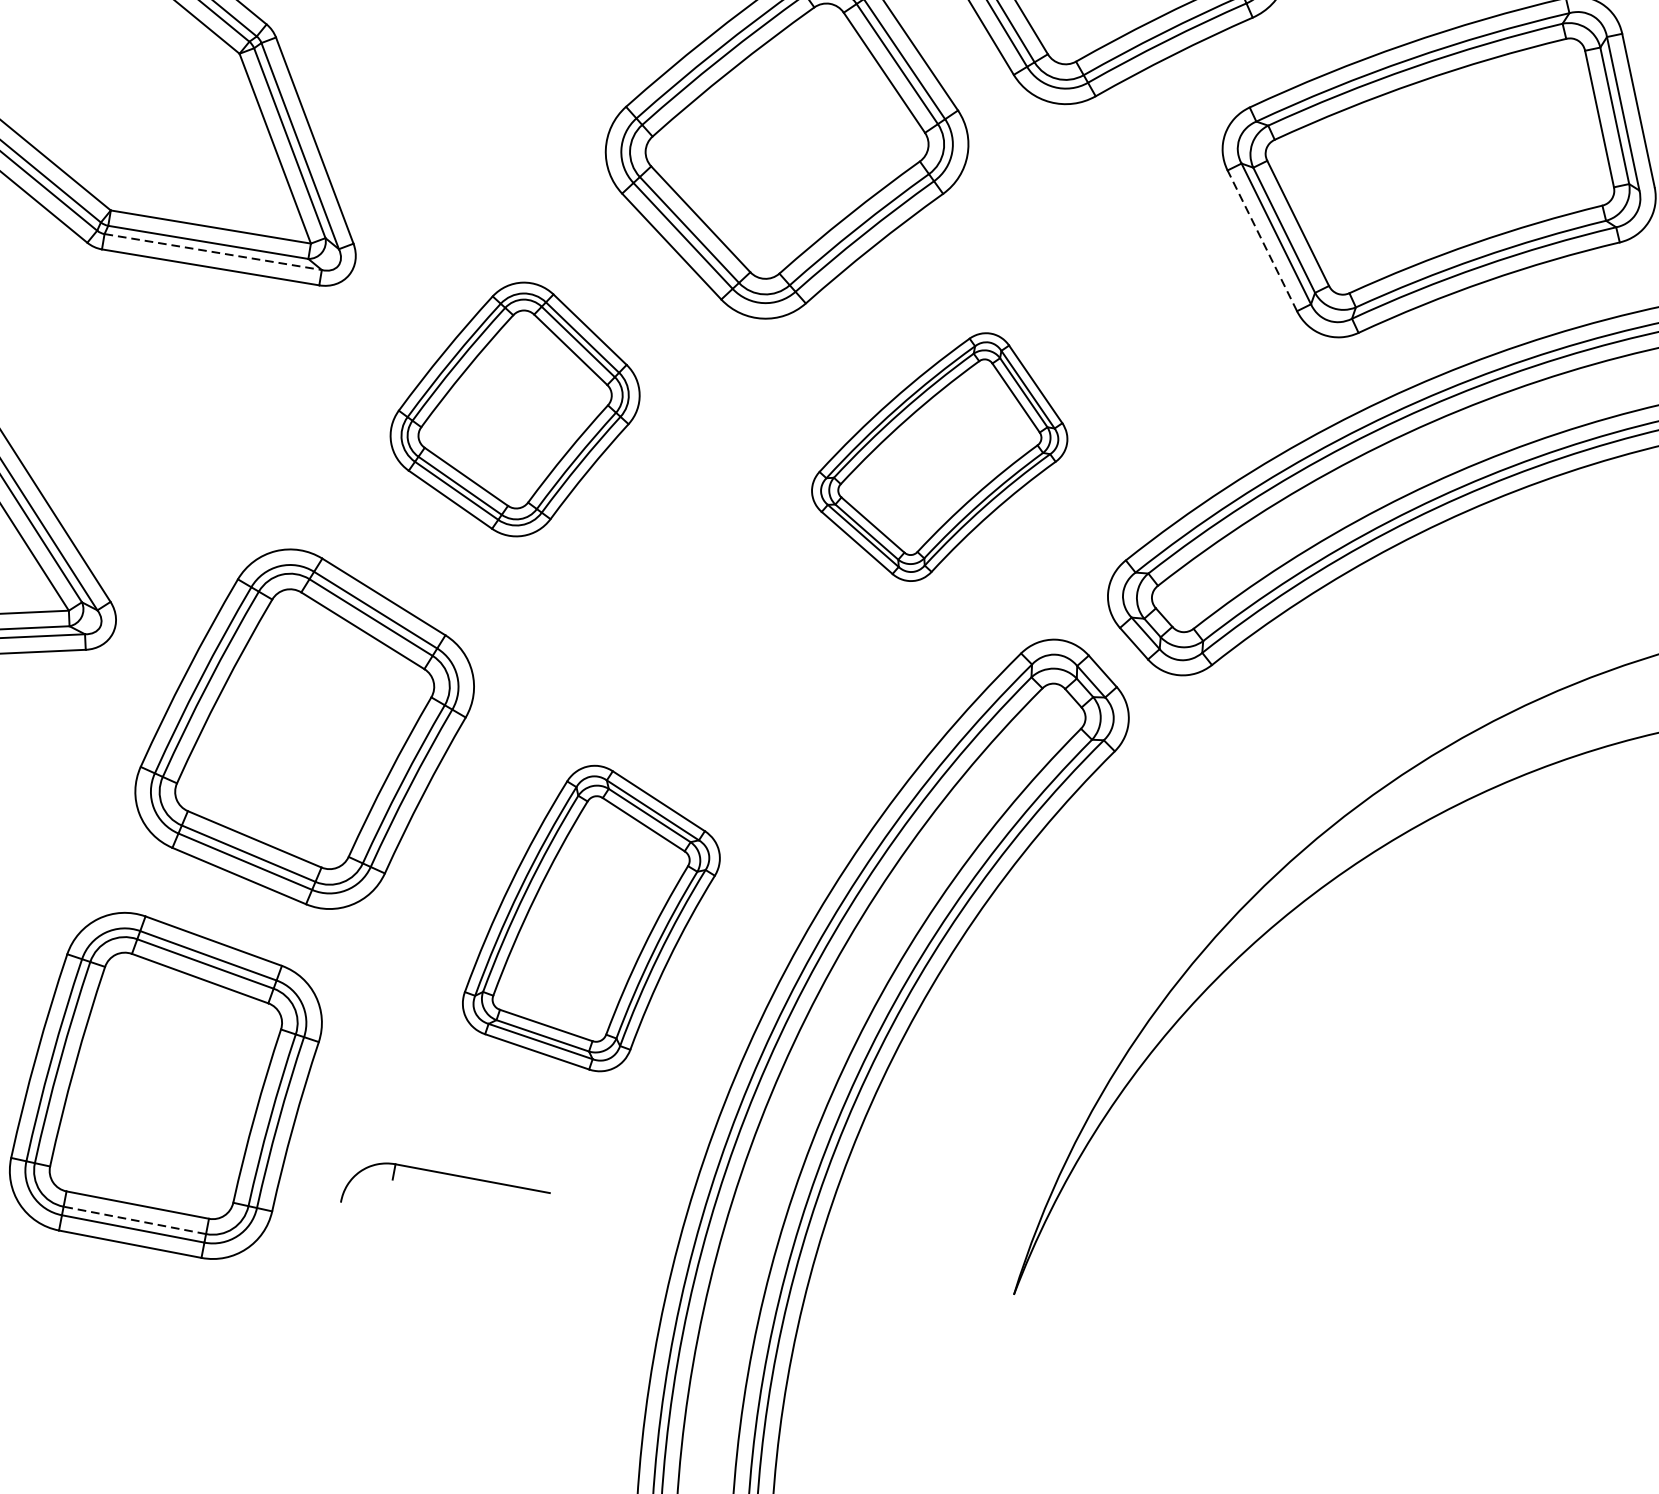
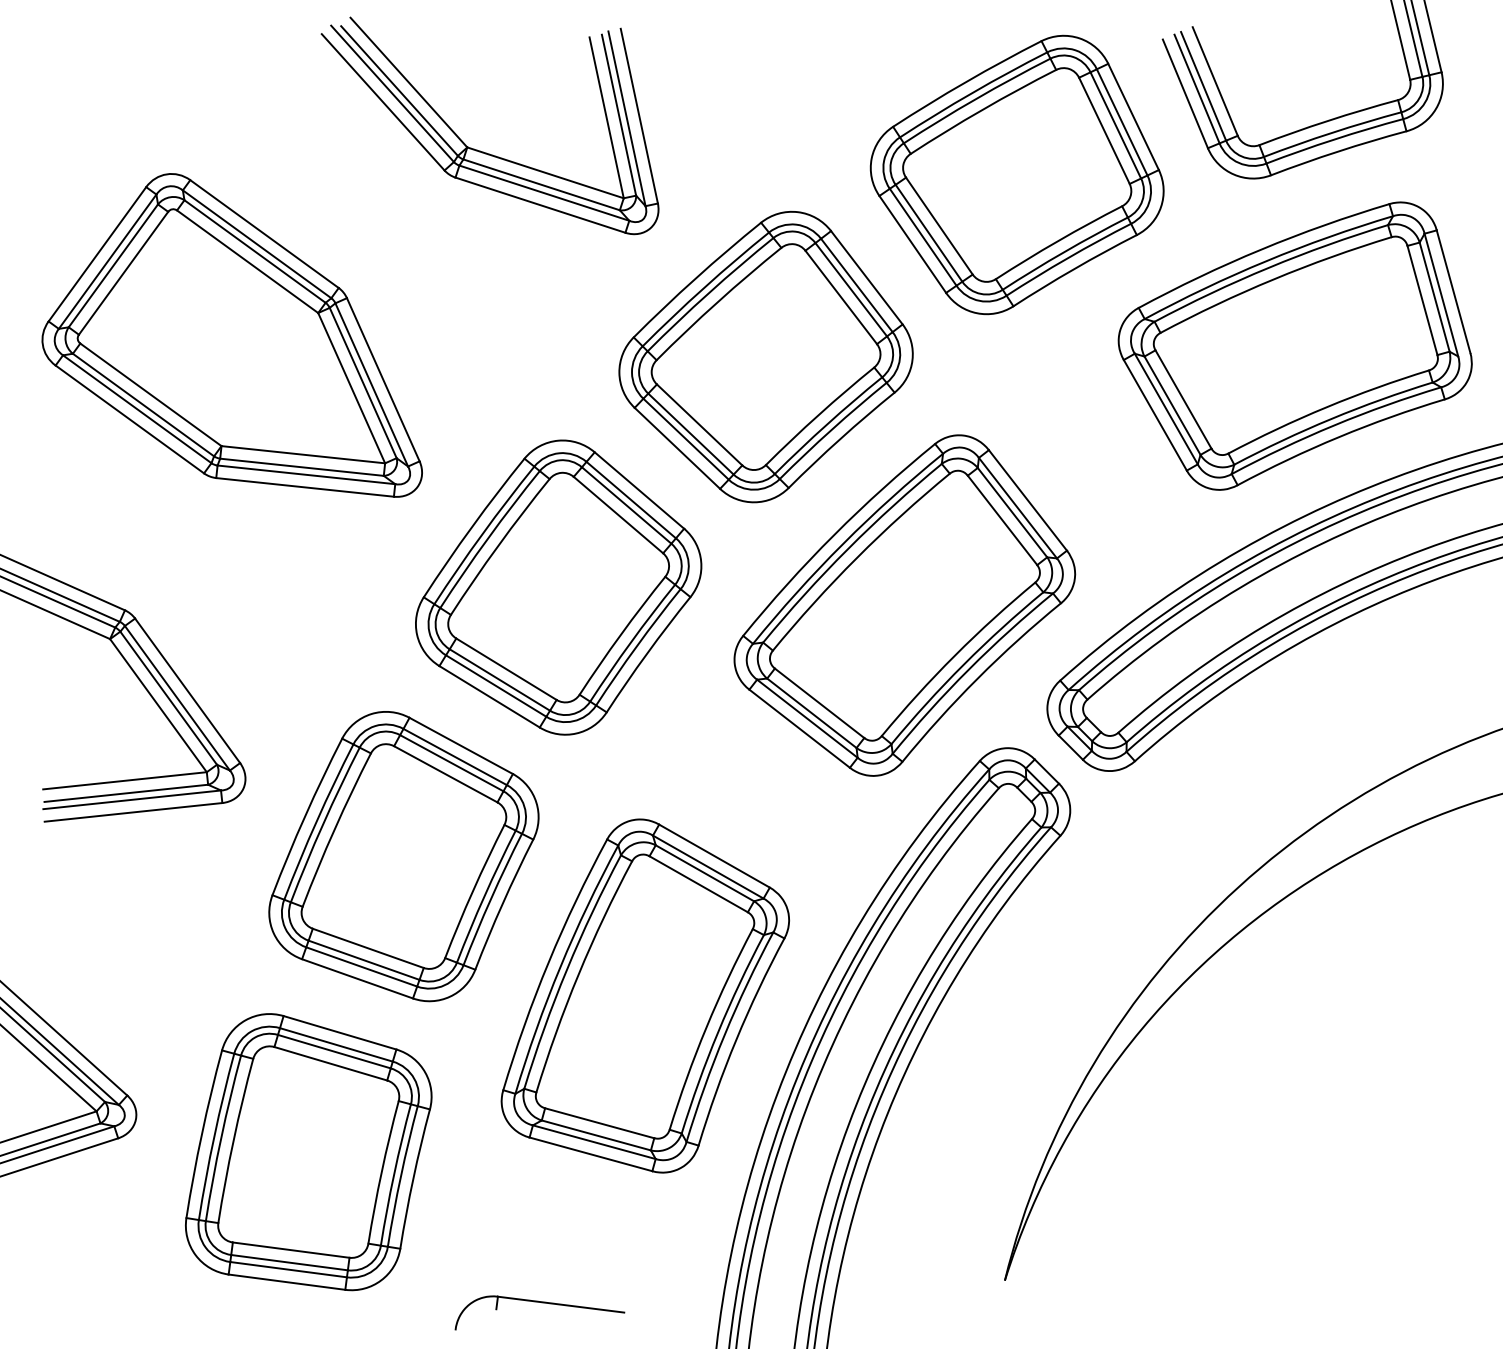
line: (1262, 241) -> (1155, 415), dashed -> solid
line: (213, 251) -> (306, 474), dashed -> solid
part: (515, 409) -> (558, 587), size x1.43
part: (939, 456) -> (904, 605), size x1.67
part: (591, 917) -> (644, 995), size x1.43
part: (448, 1175) -> (541, 1303), moved
line: (134, 1220) -> (289, 1262), dashed -> solid

